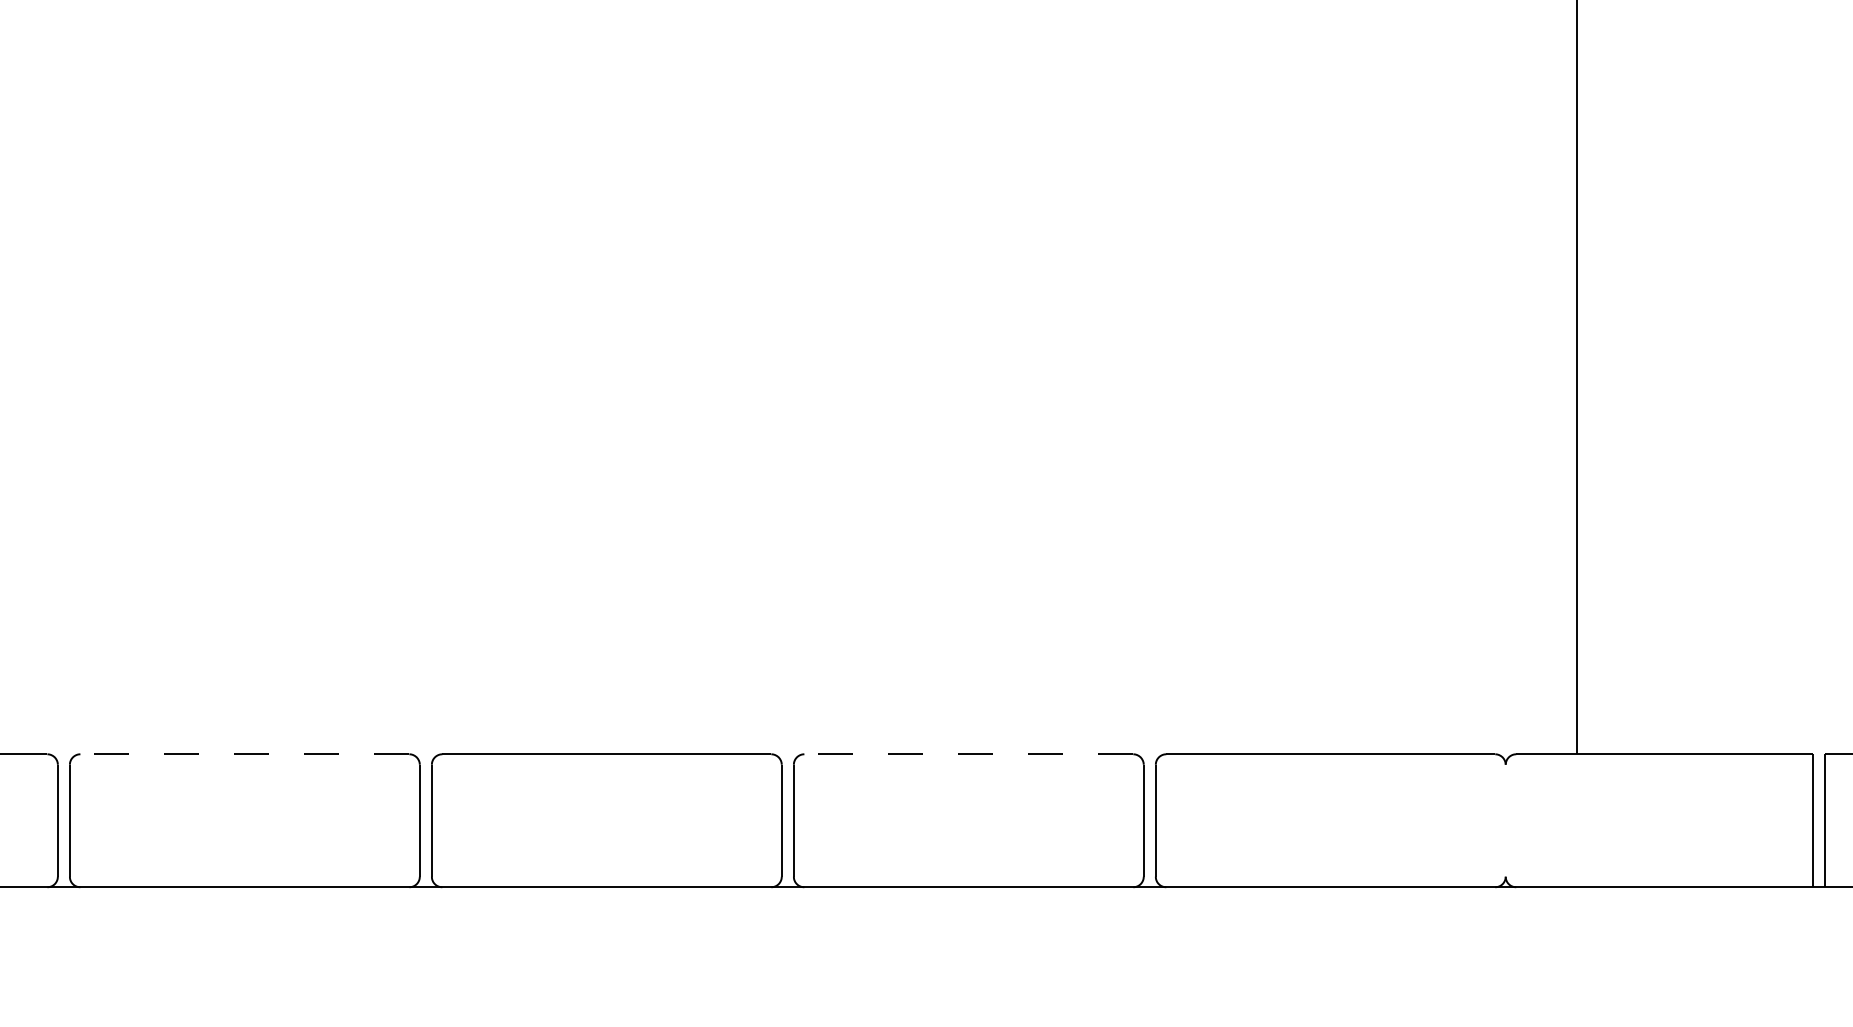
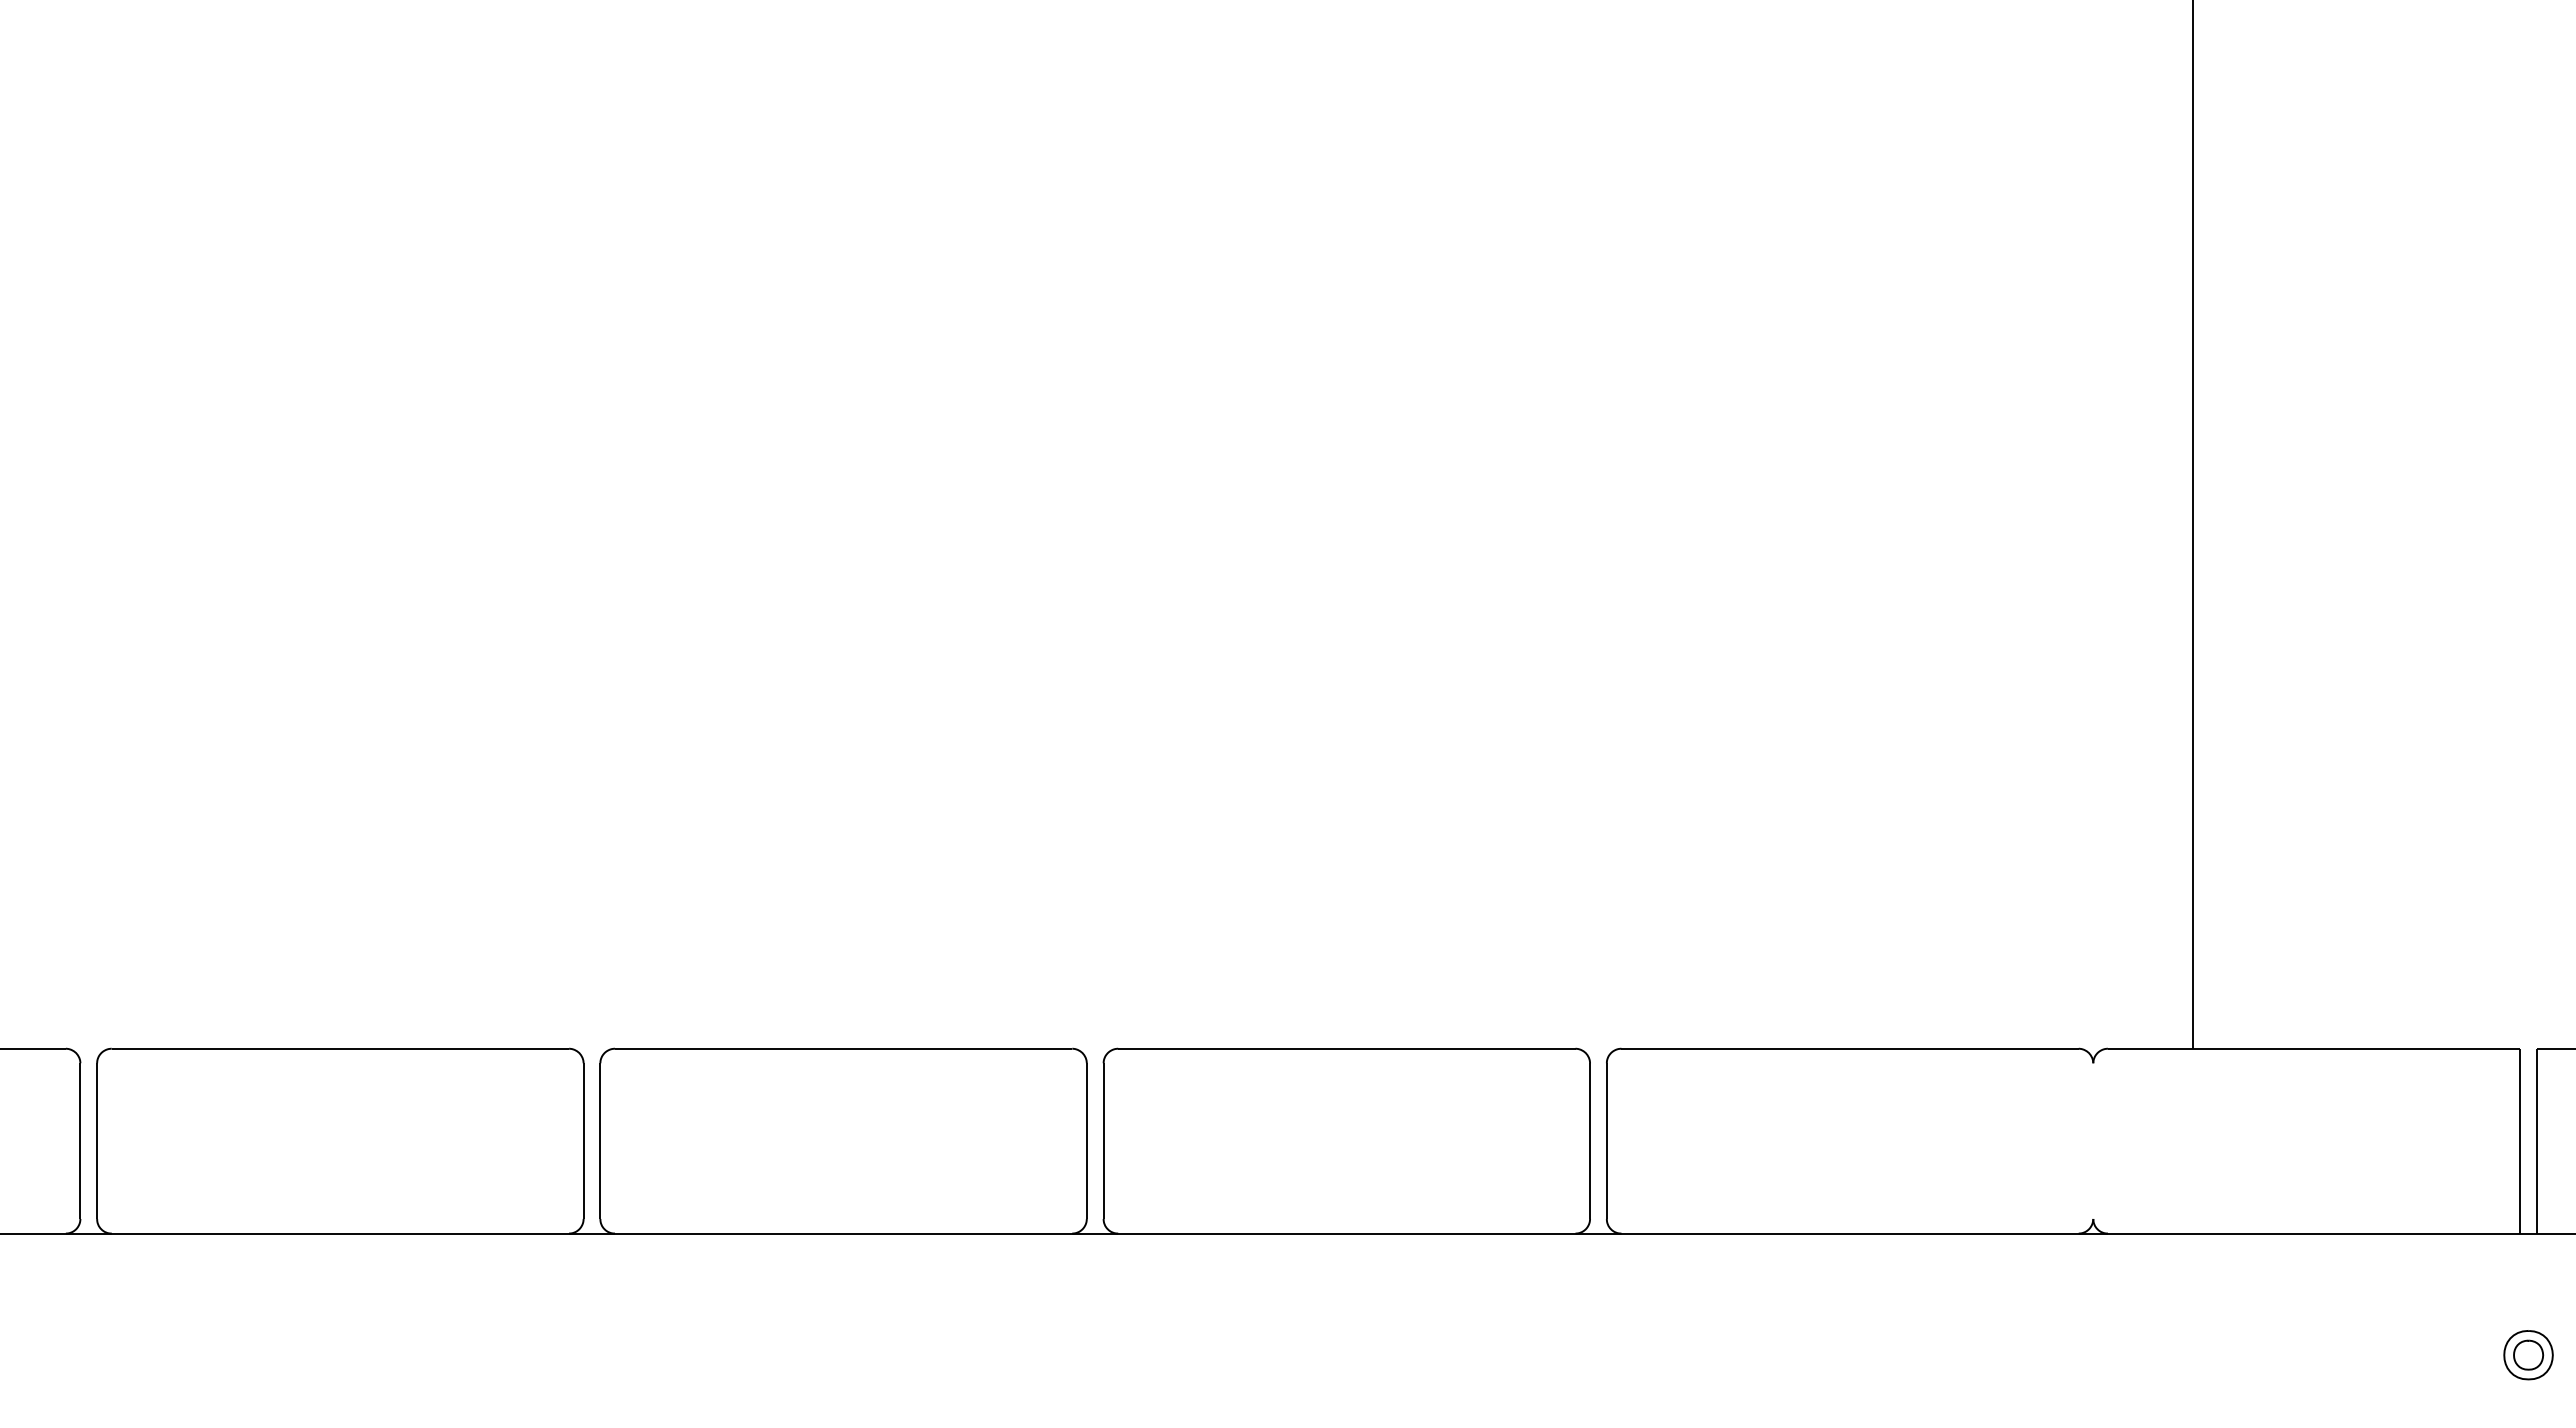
line: (244, 754) -> (340, 1048), dashed -> solid
line: (968, 754) -> (1346, 1048), dashed -> solid
part: (1818, 974) -> (2528, 1355), added

